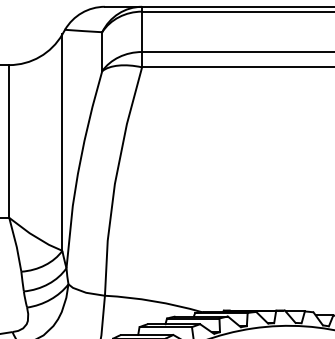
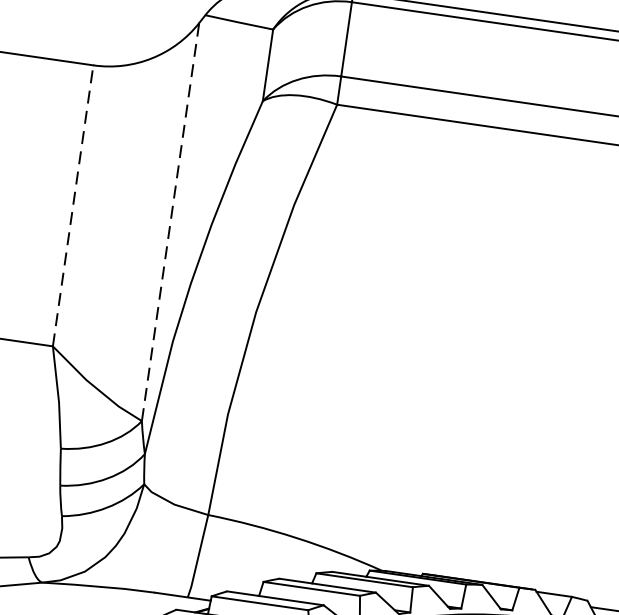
line: (9, 140) -> (73, 204), solid -> dashed
line: (62, 142) -> (170, 221), solid -> dashed

